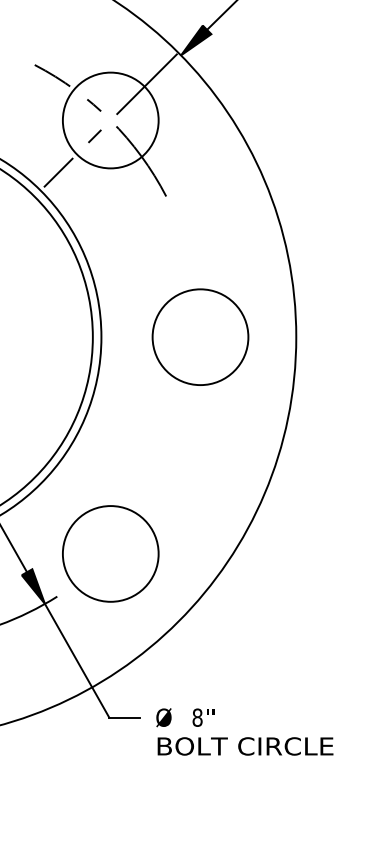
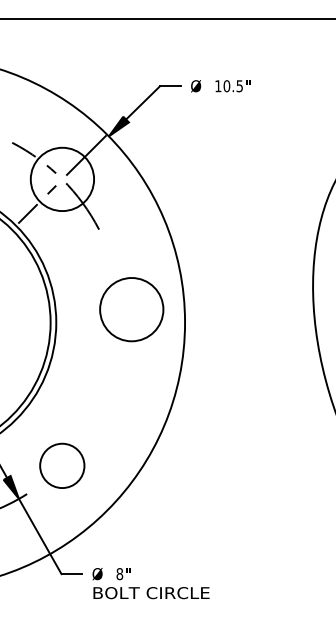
circle: (200, 336) -> (131, 309), moved
circle: (109, 553) -> (61, 465), size x0.7

